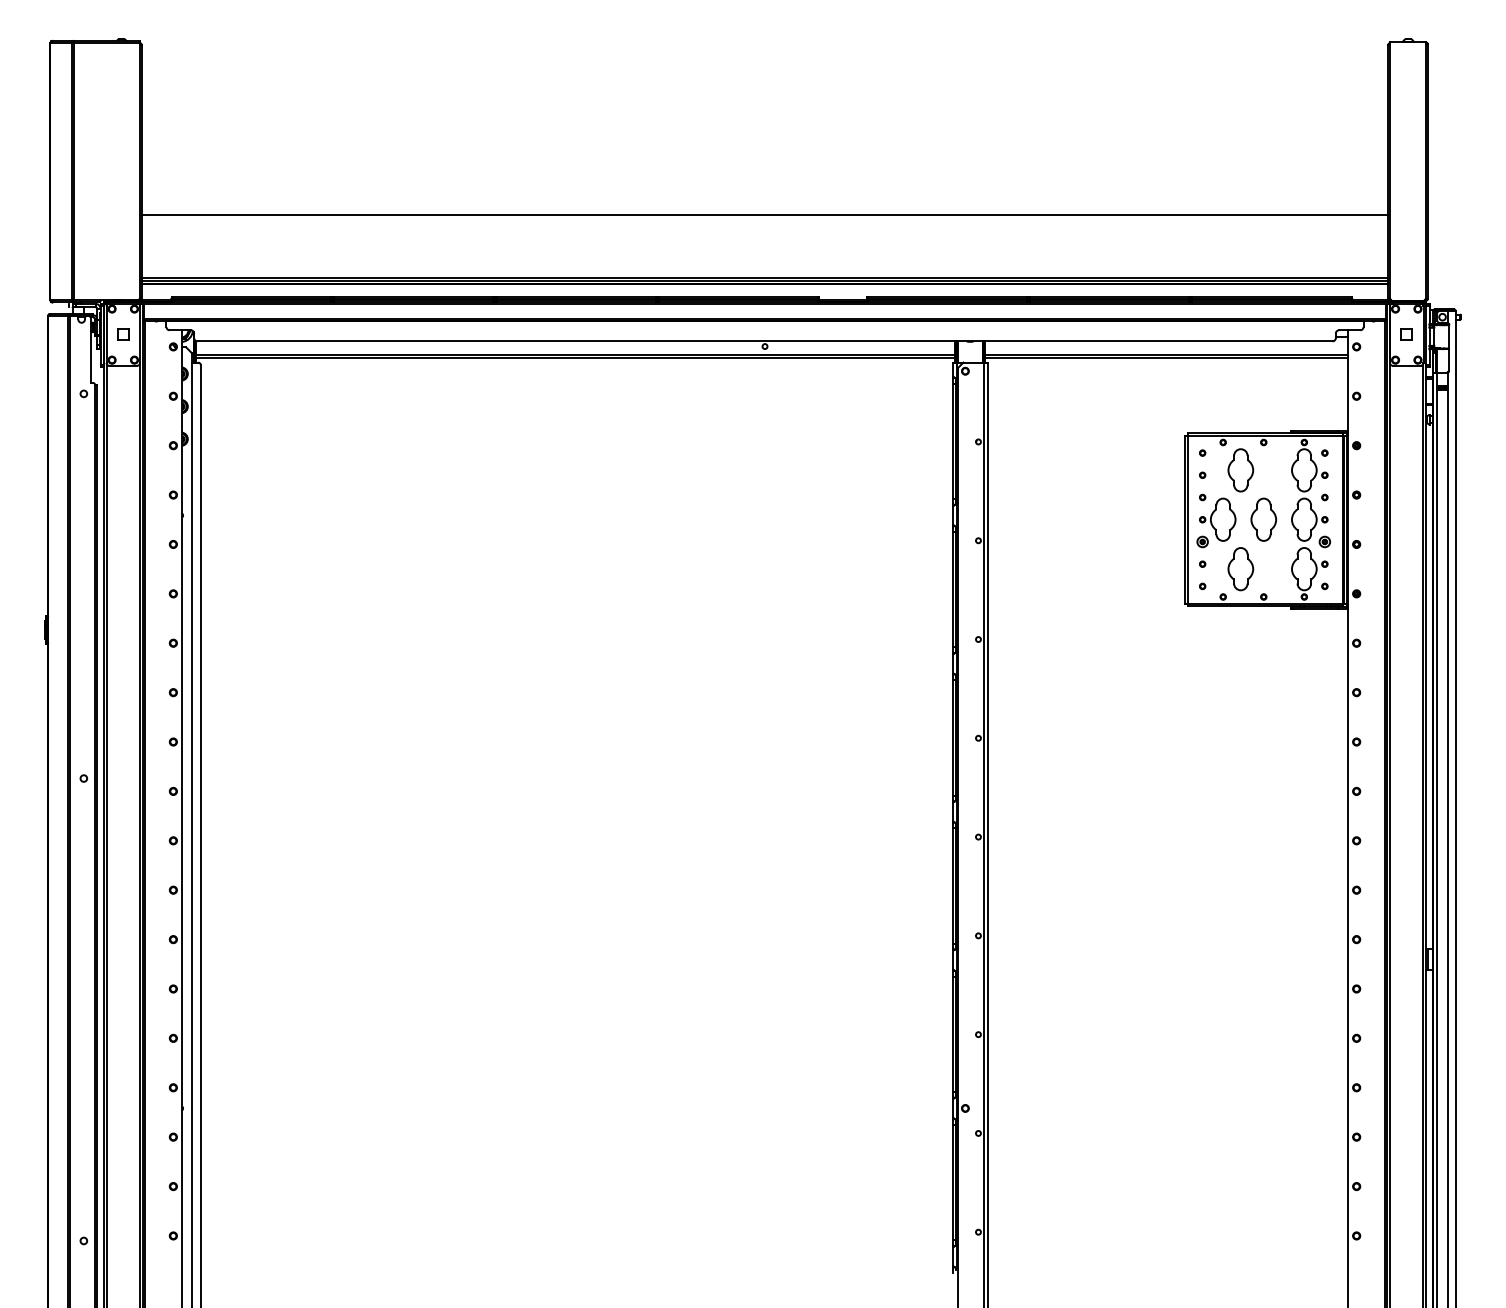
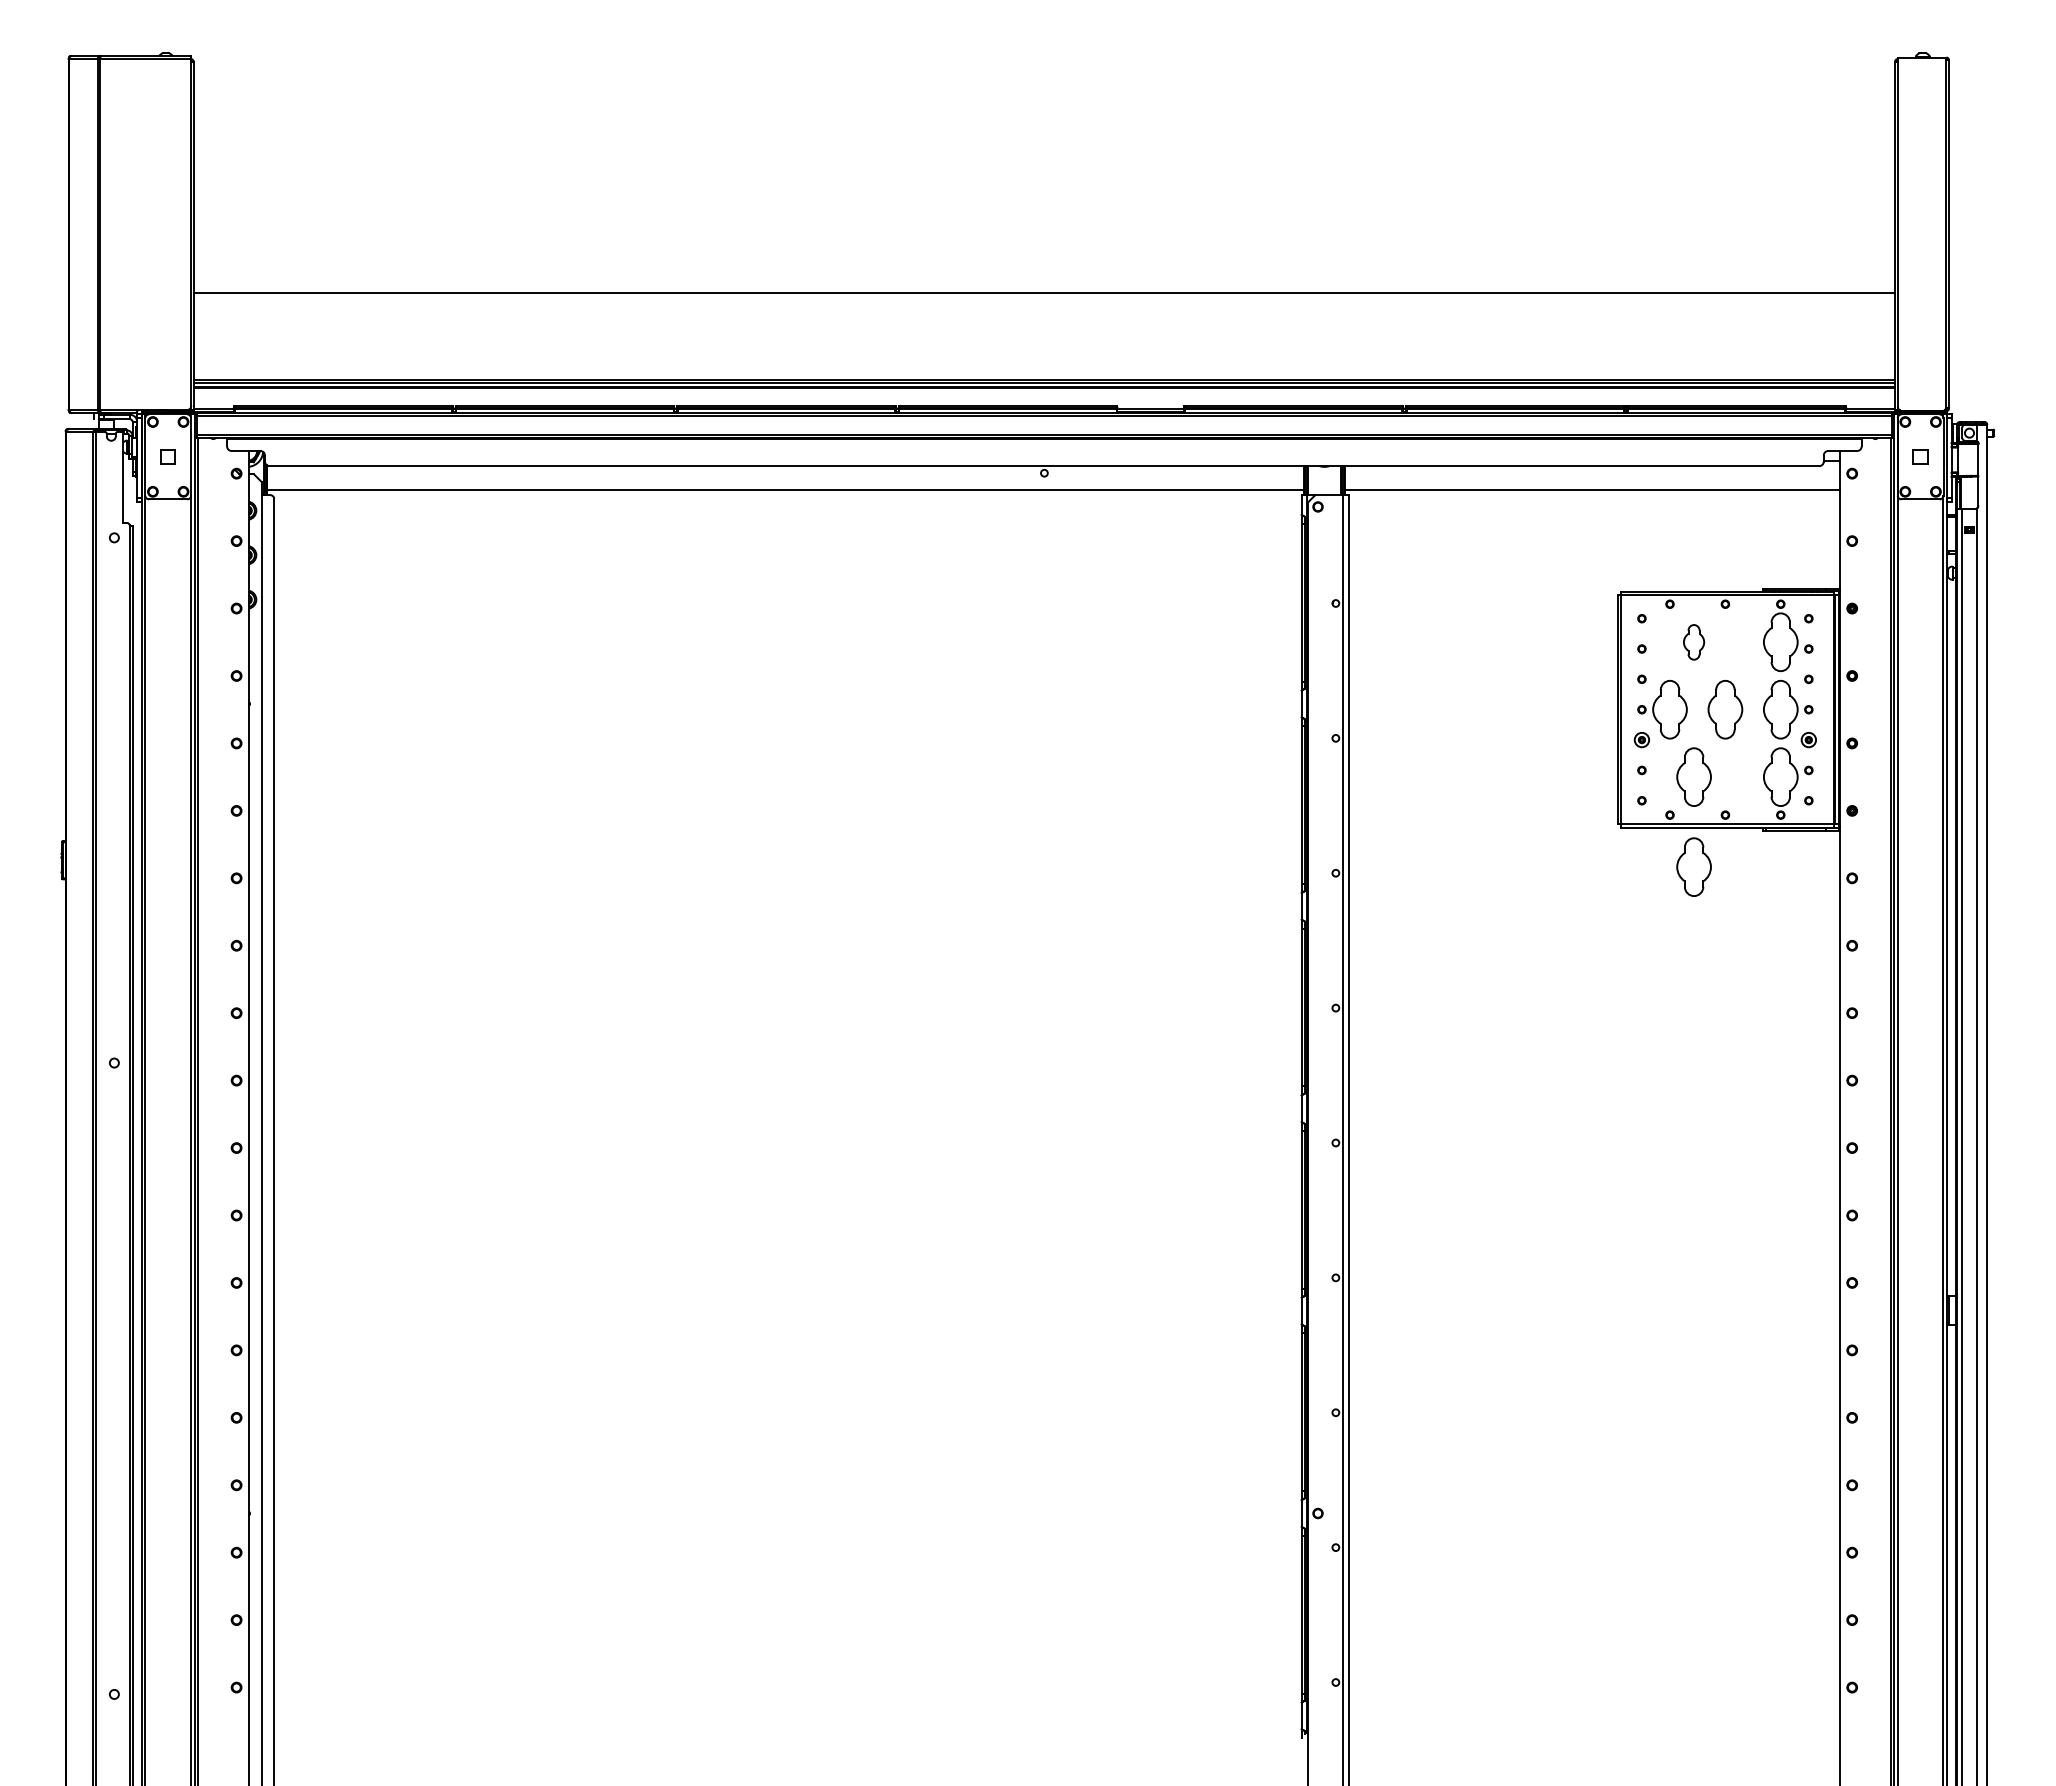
line: (575, 355) -> (785, 485), removed
line: (1166, 355) -> (1592, 485), removed
part: (1240, 470) -> (1693, 642), size x0.6
part: (1240, 634) -> (1693, 866), added

